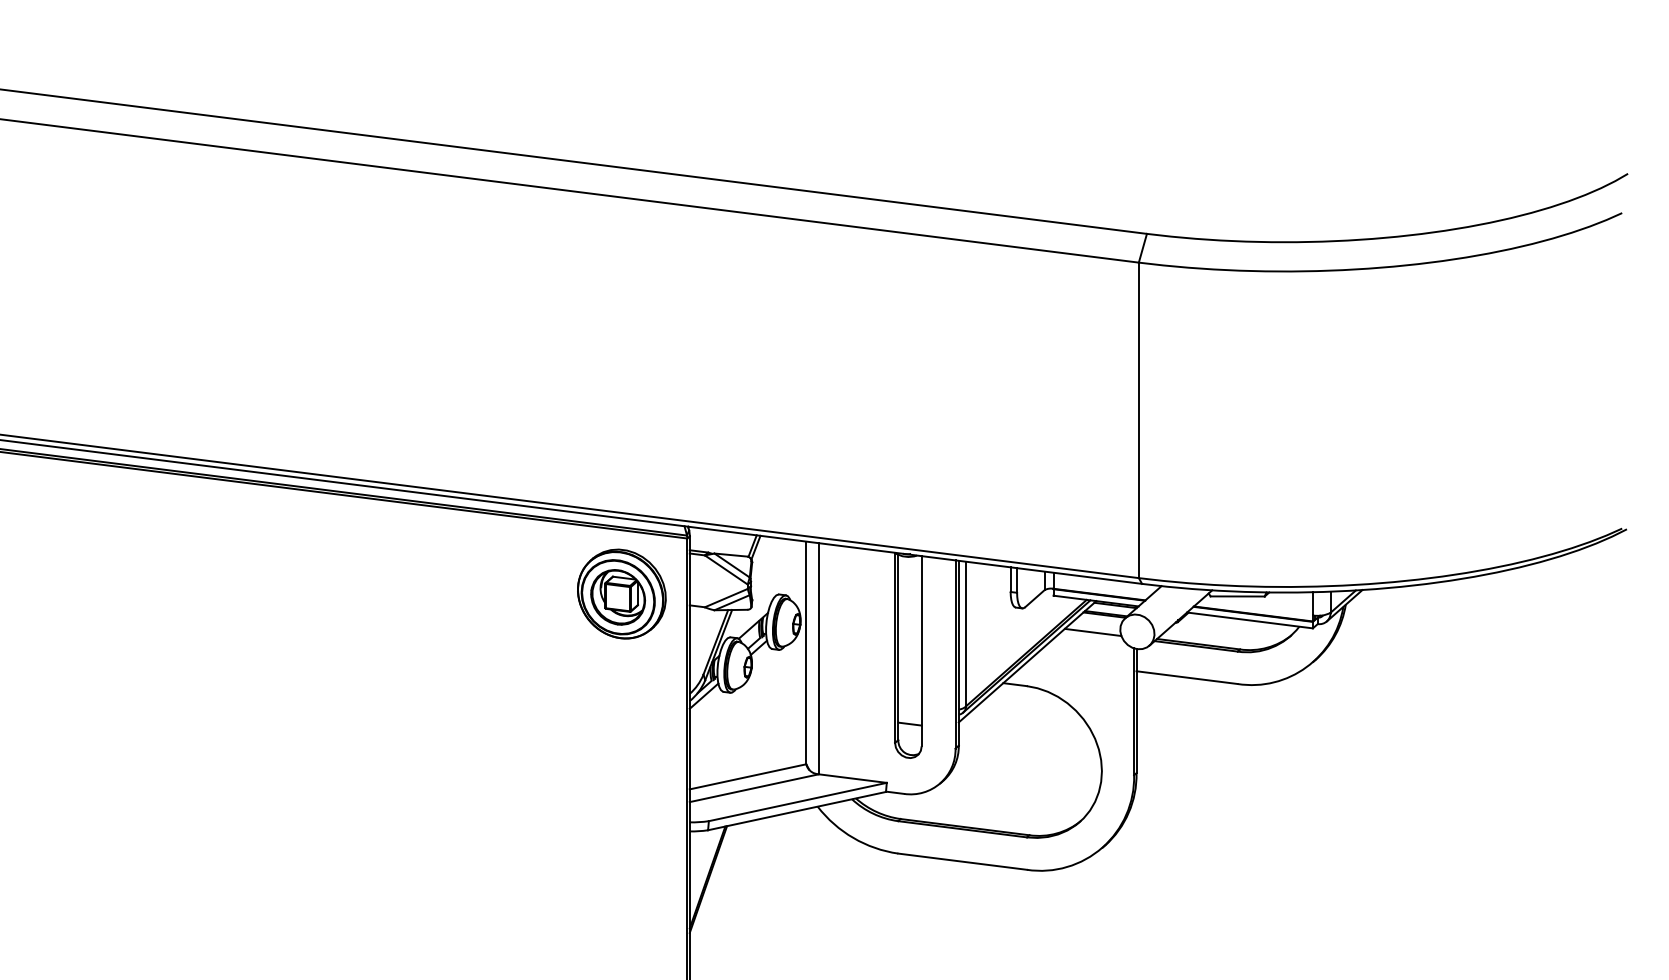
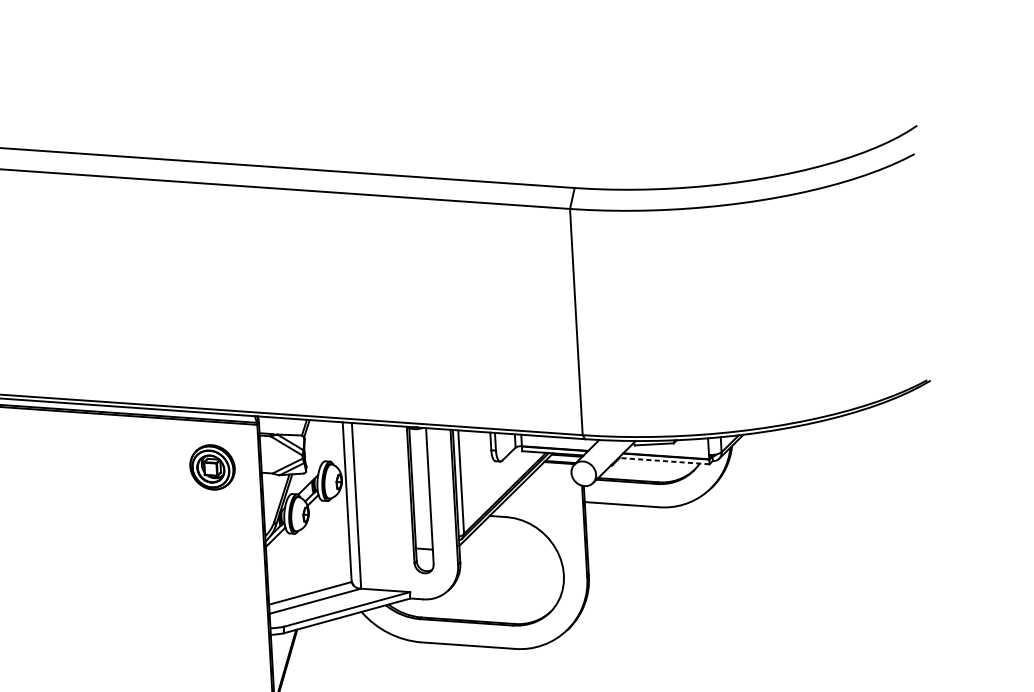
part: (621, 593) -> (212, 466), size x0.7
line: (1249, 620) -> (663, 461), solid -> dashed
line: (1092, 632) -> (551, 476), removed

